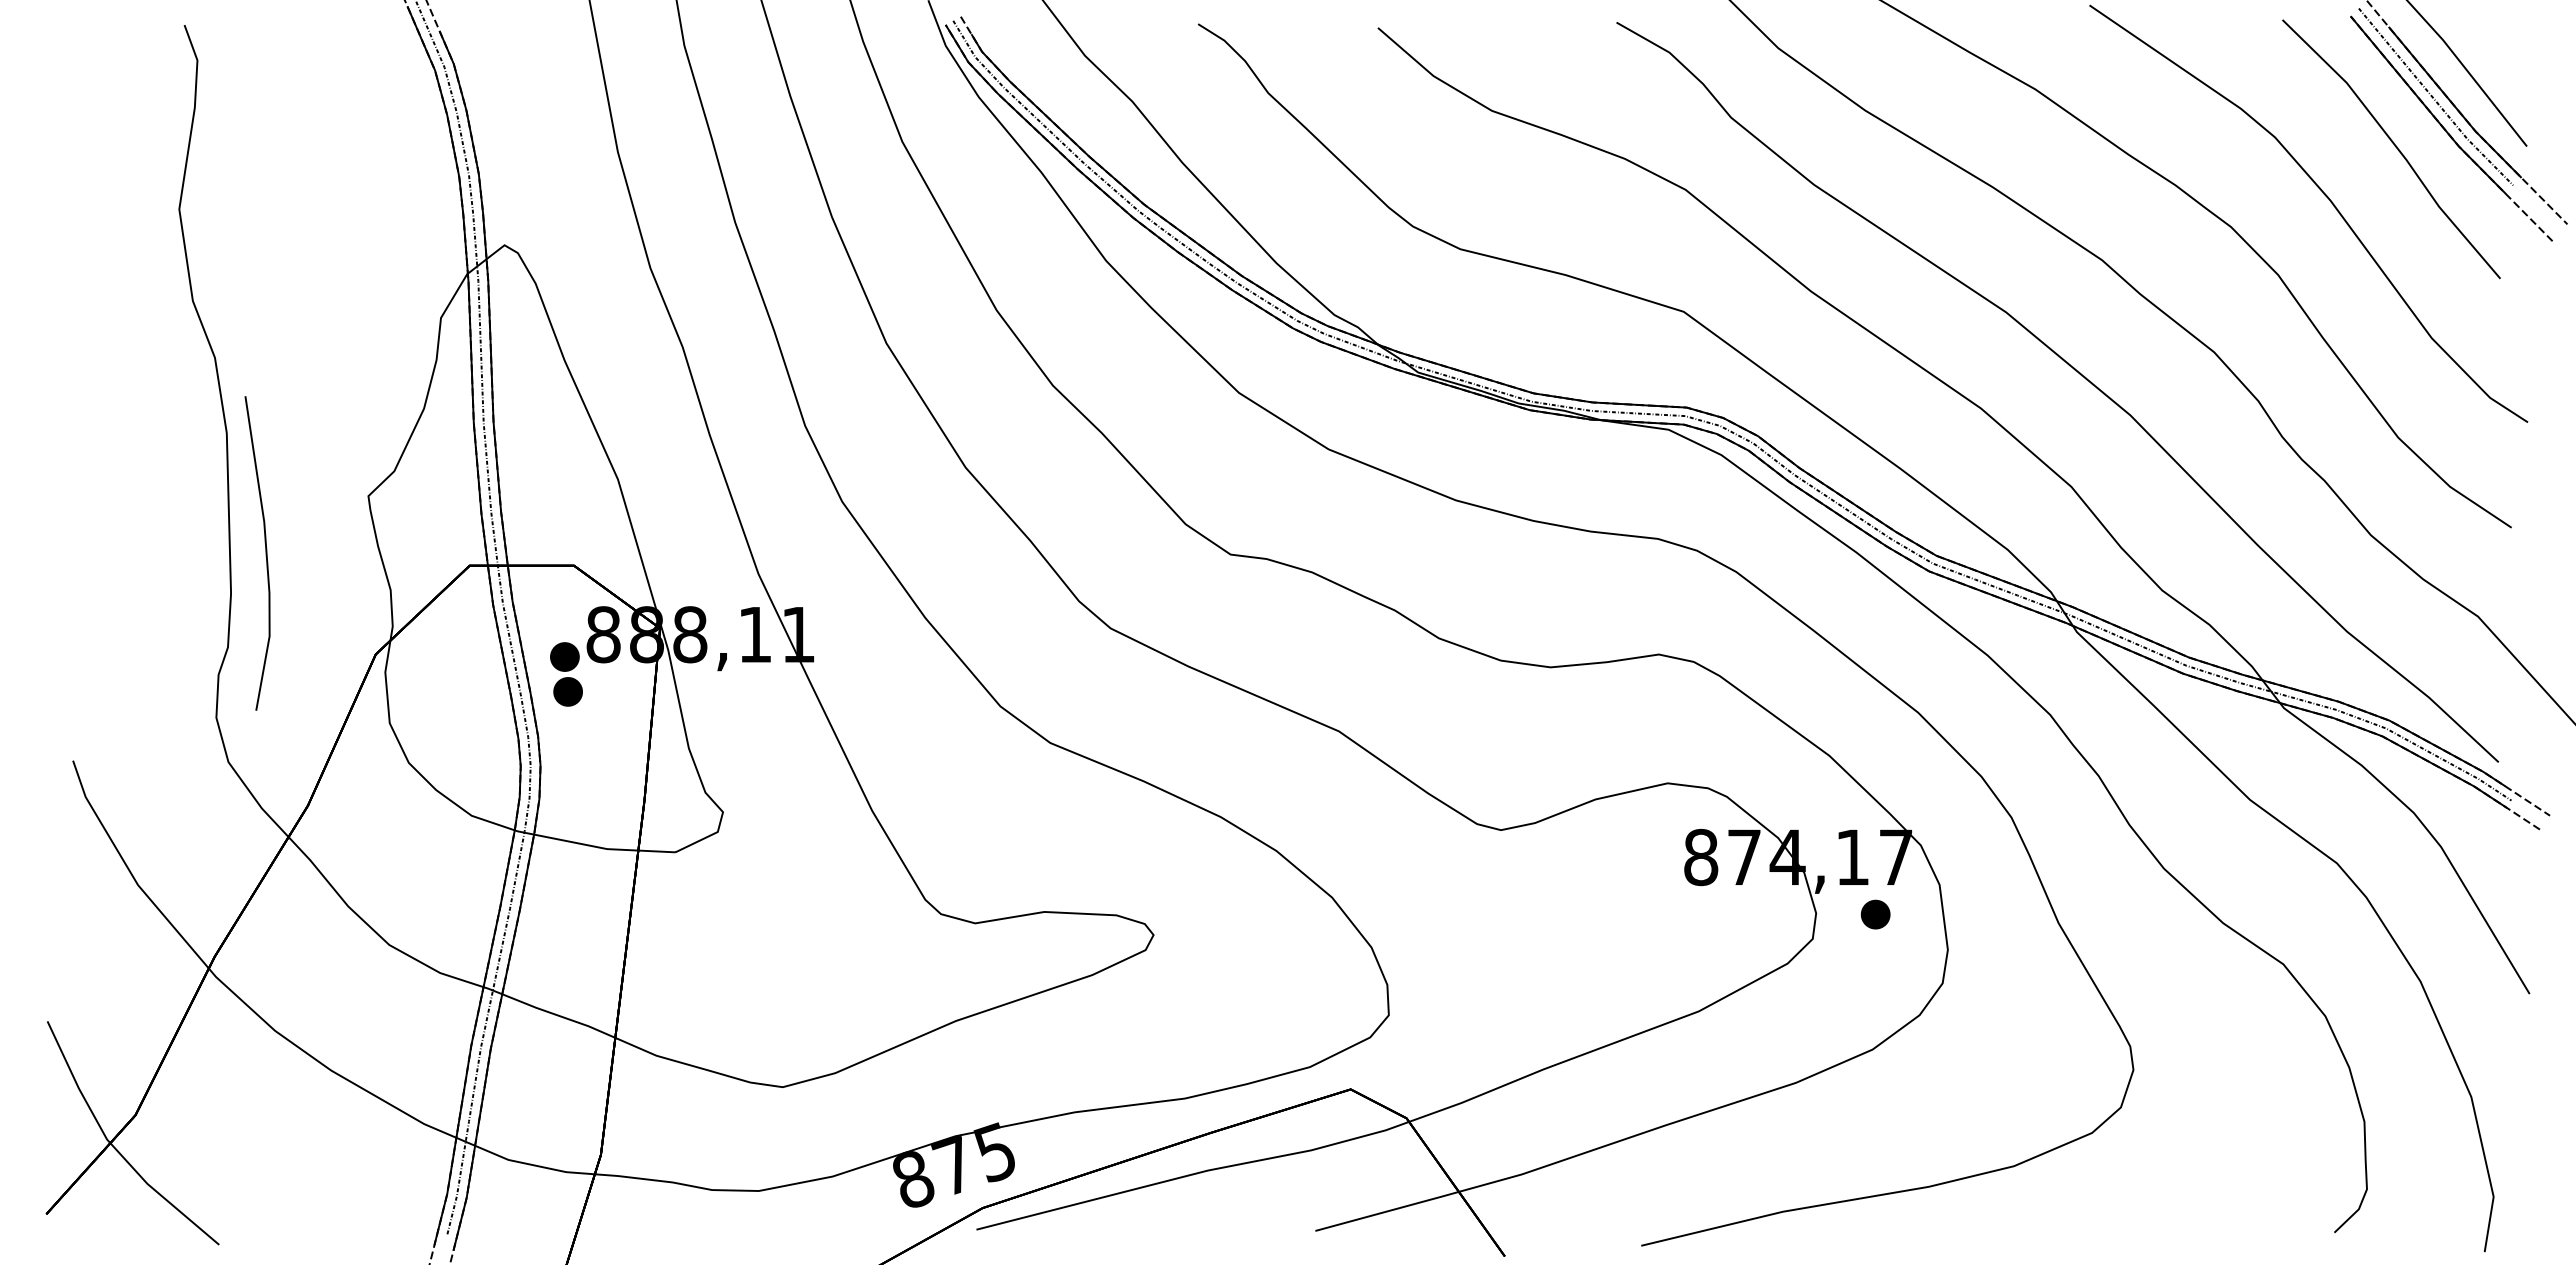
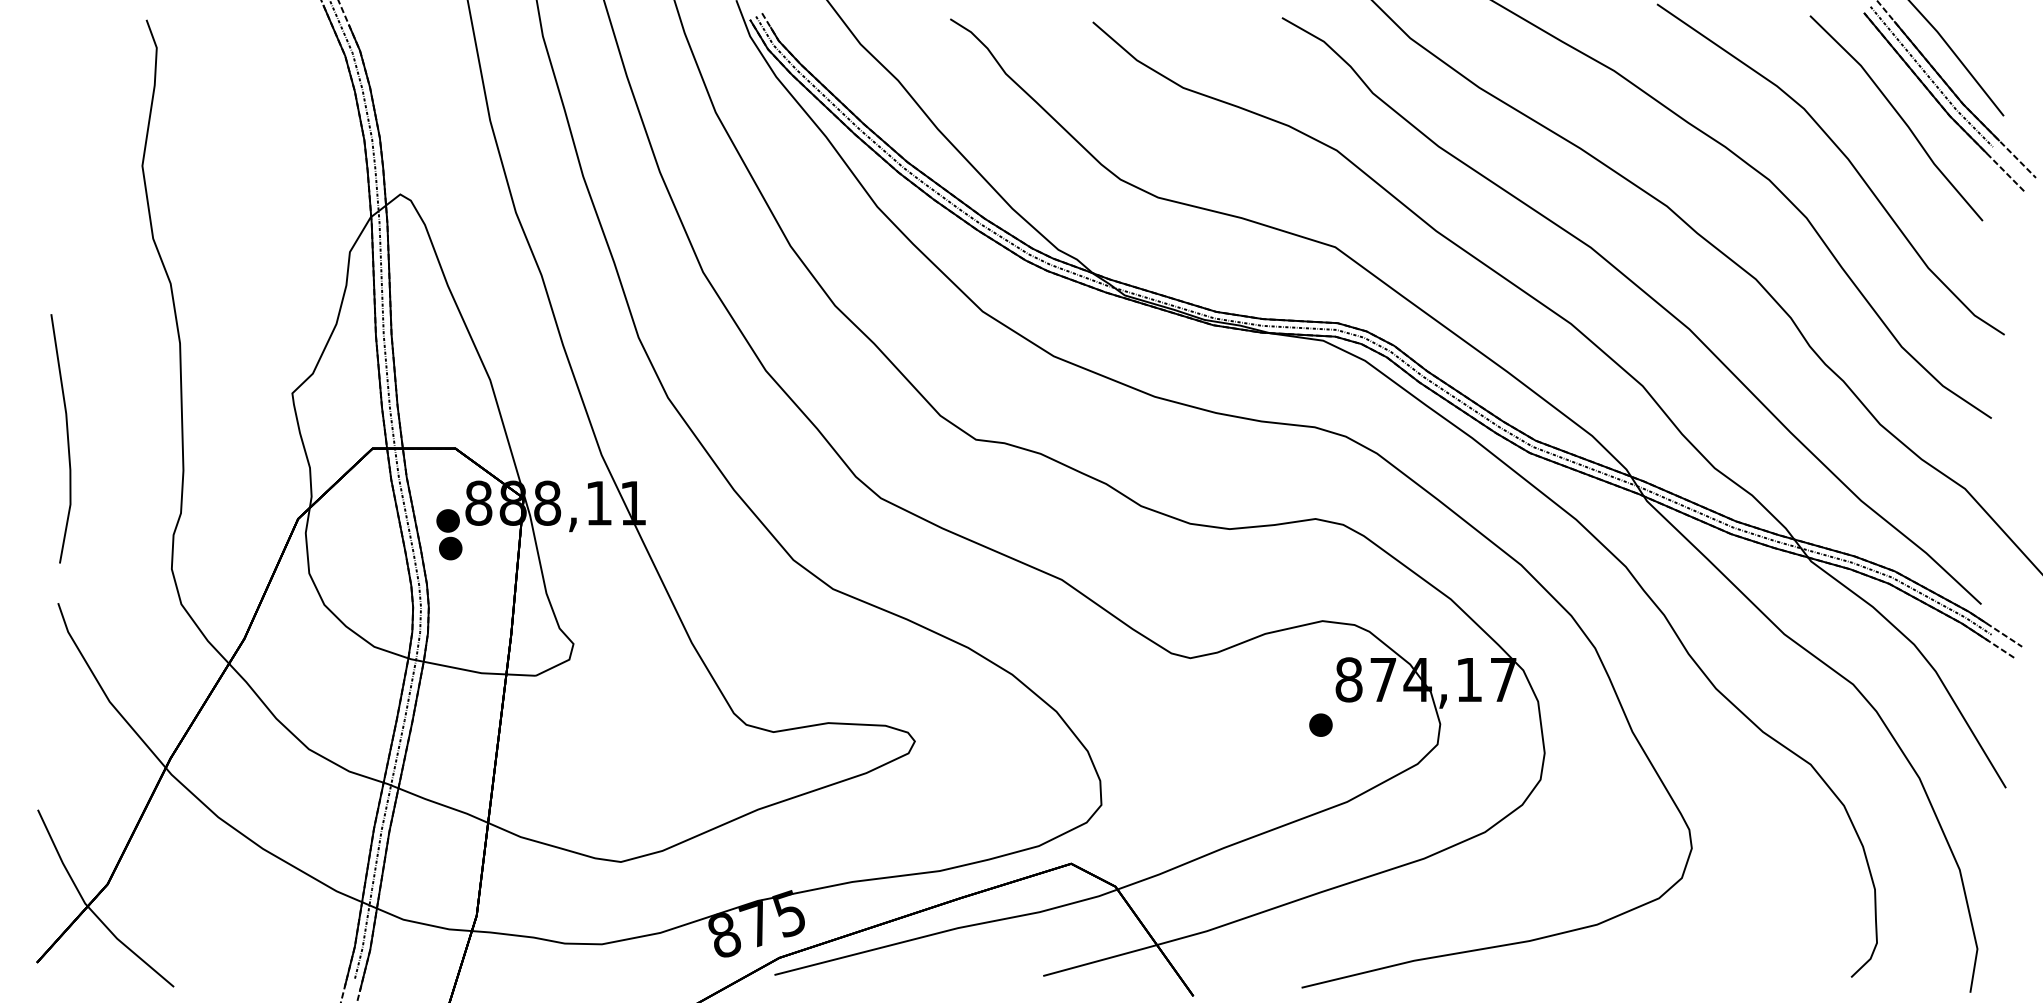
line: (265, 553) -> (67, 438), moved
part: (1875, 914) -> (1320, 725), moved

